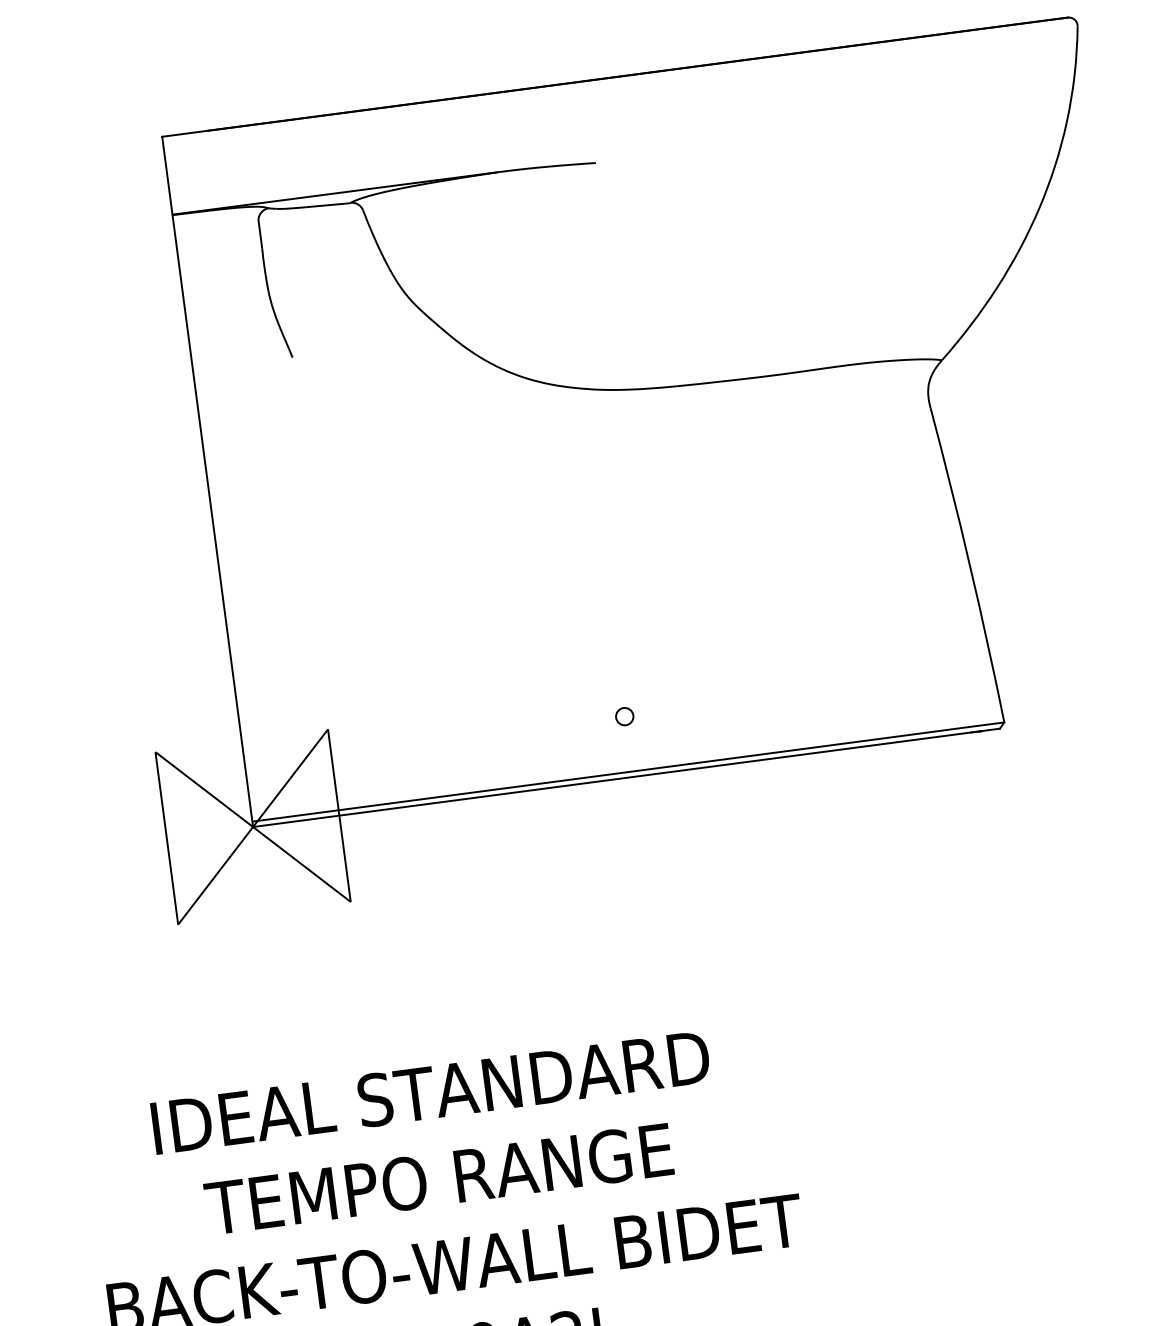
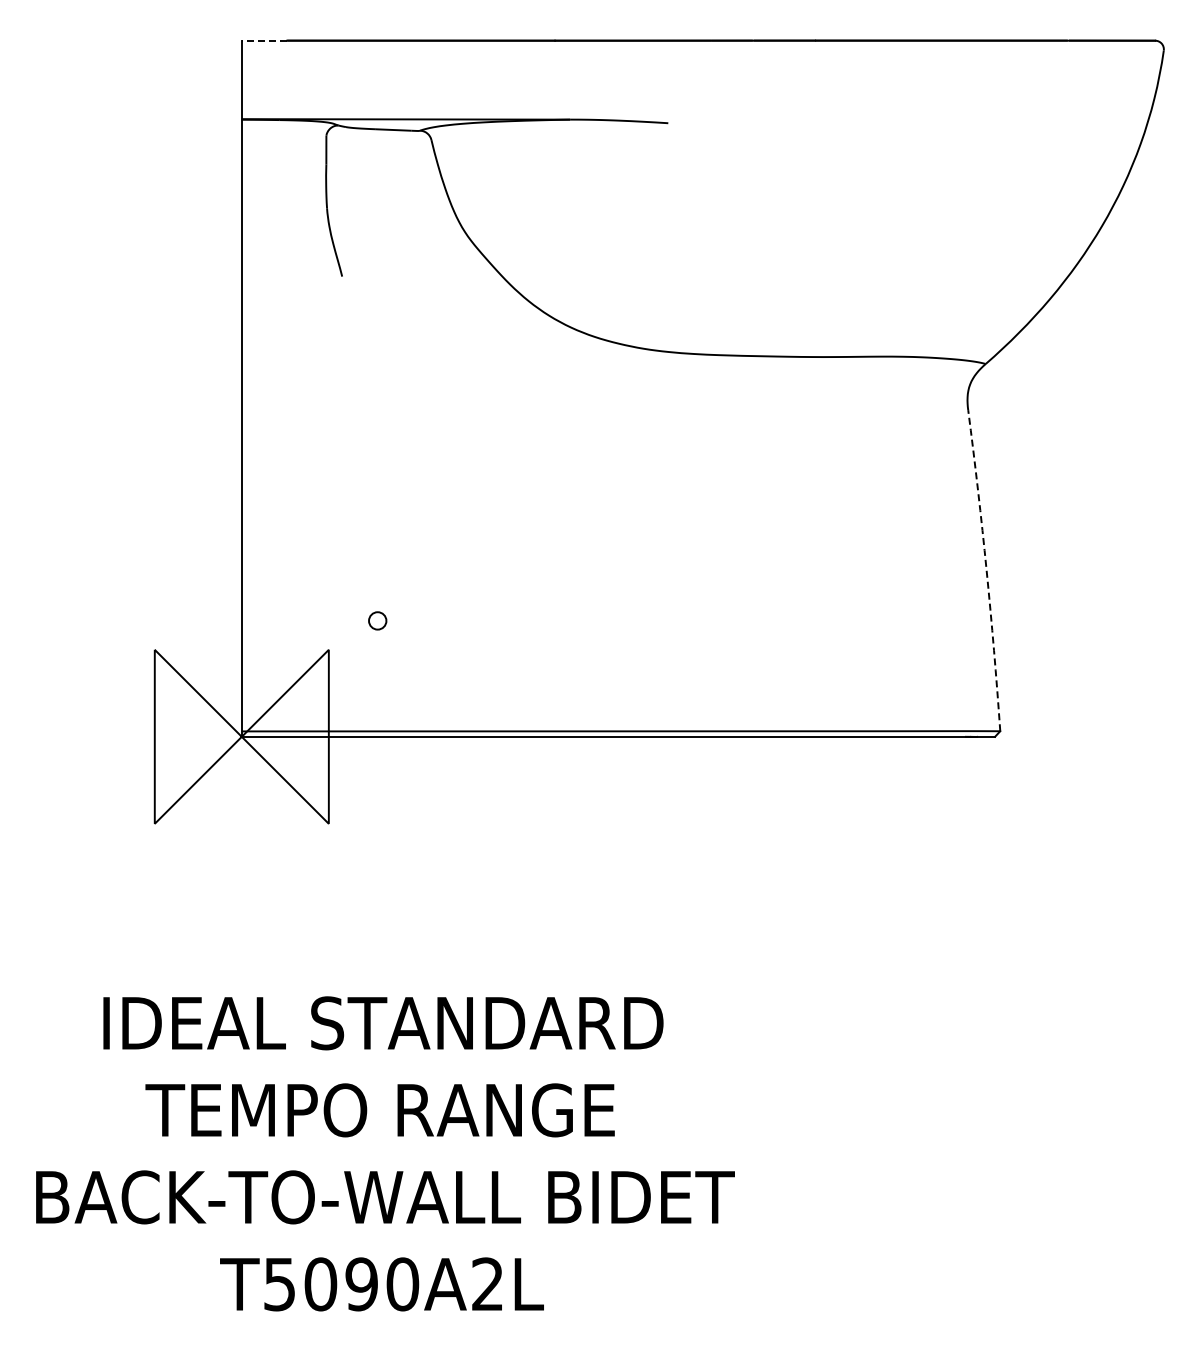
line: (184, 133) -> (264, 40), solid -> dashed
arc: (969, 564) -> (986, 570), solid -> dashed
circle: (624, 716) -> (377, 620), moved

